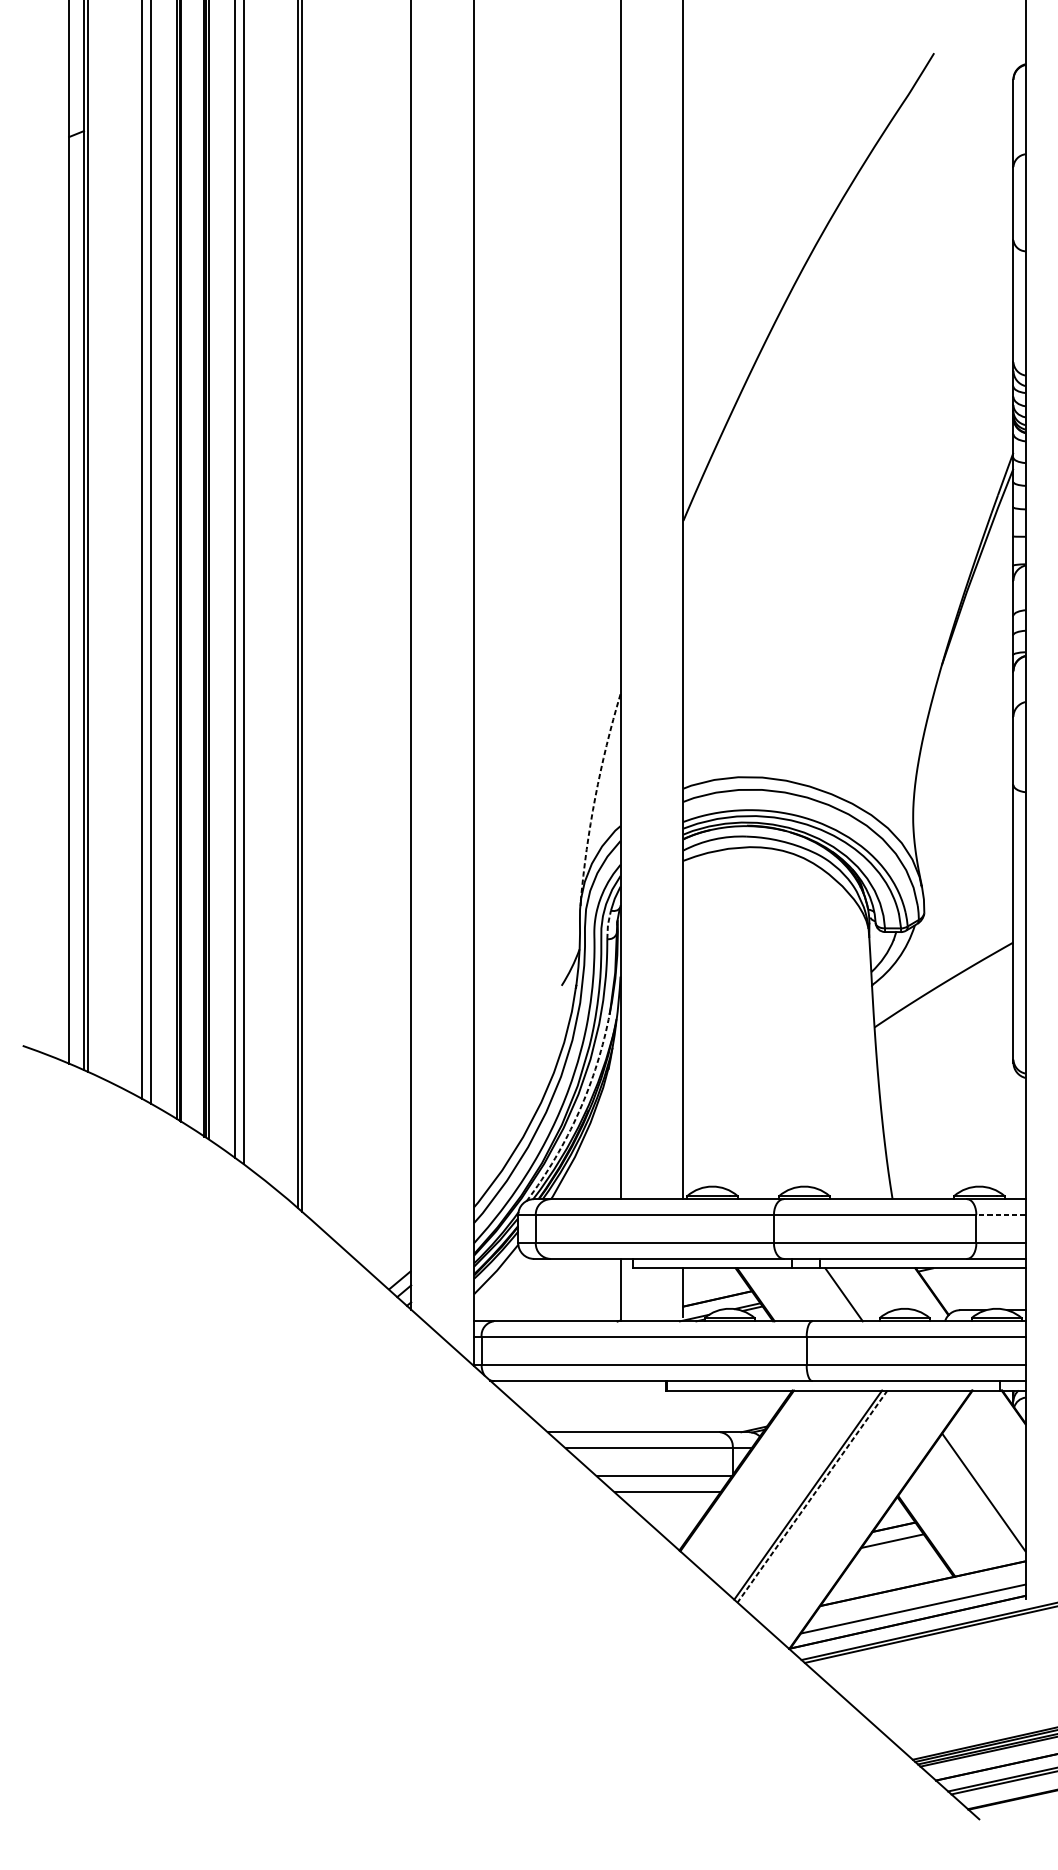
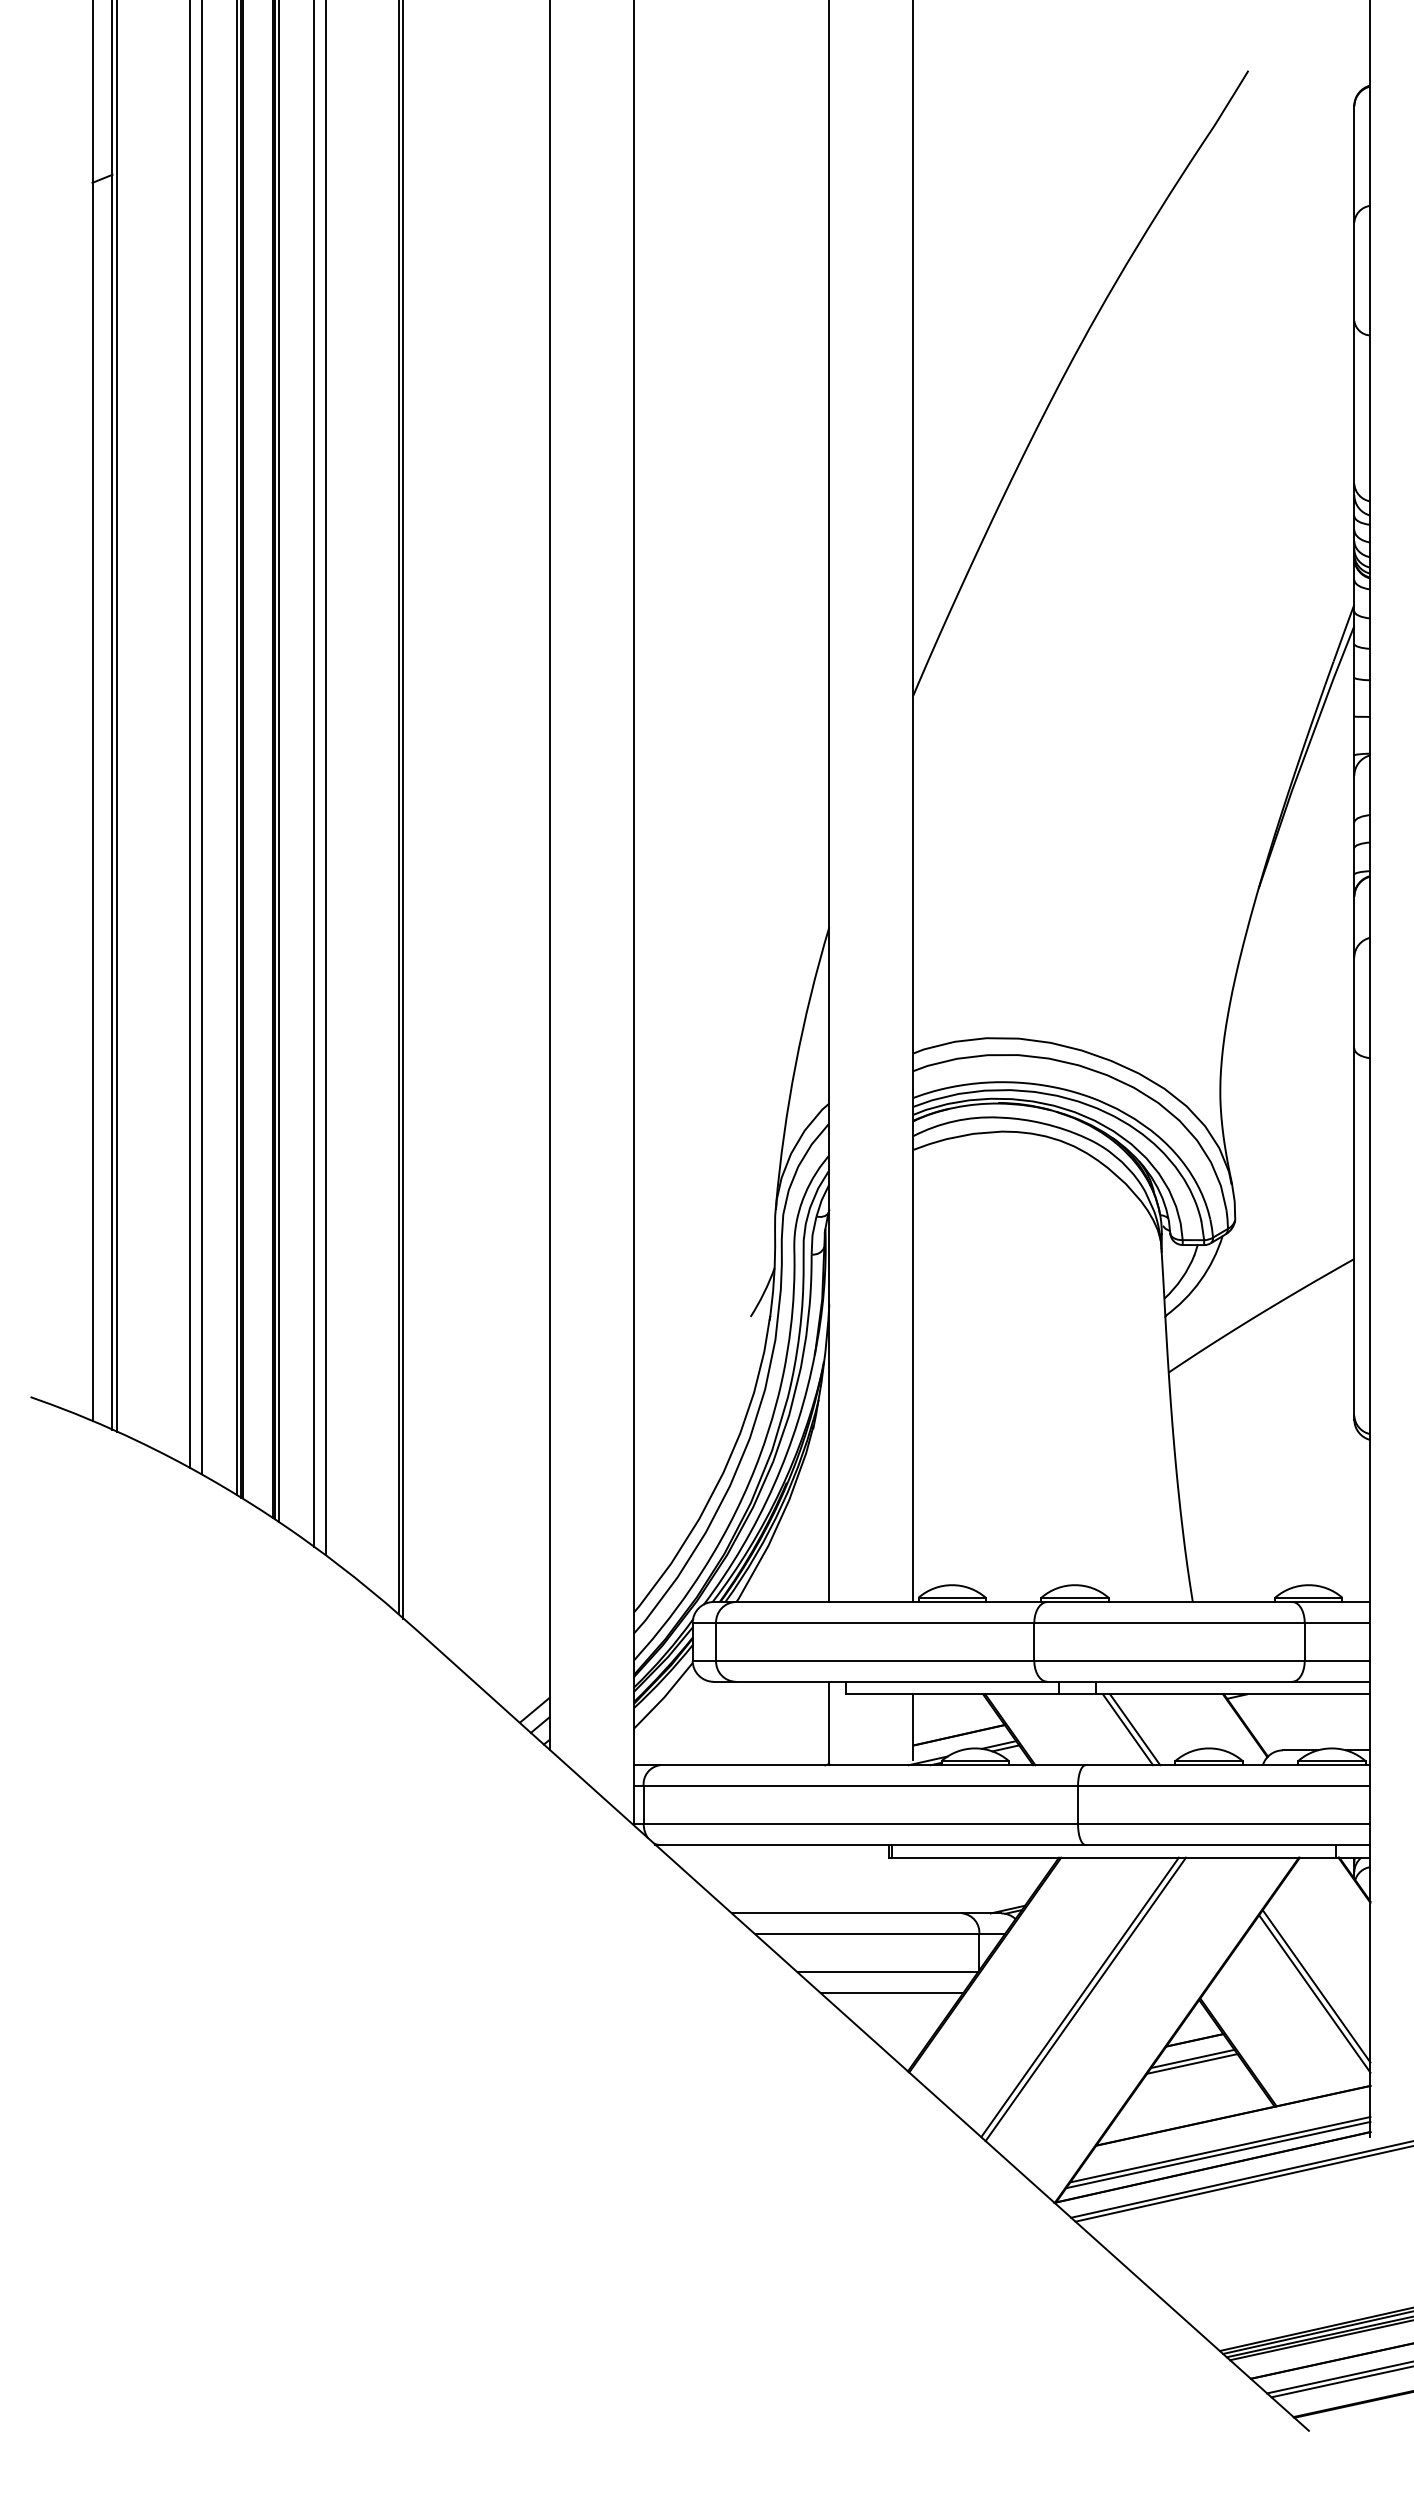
arc: (595, 796) -> (795, 1064), dashed -> solid
line: (607, 924) -> (812, 1235), dashed -> solid
arc: (578, 1111) -> (773, 1485), dashed -> solid
line: (1000, 1214) -> (1337, 1622), dashed -> solid
line: (849, 1294) -> (1135, 1729), added
line: (985, 1486) -> (1316, 1986), added
line: (812, 1496) -> (1085, 1999), dashed -> solid
line: (892, 1544) -> (1192, 2063), added
line: (911, 1612) -> (1218, 2154), added

